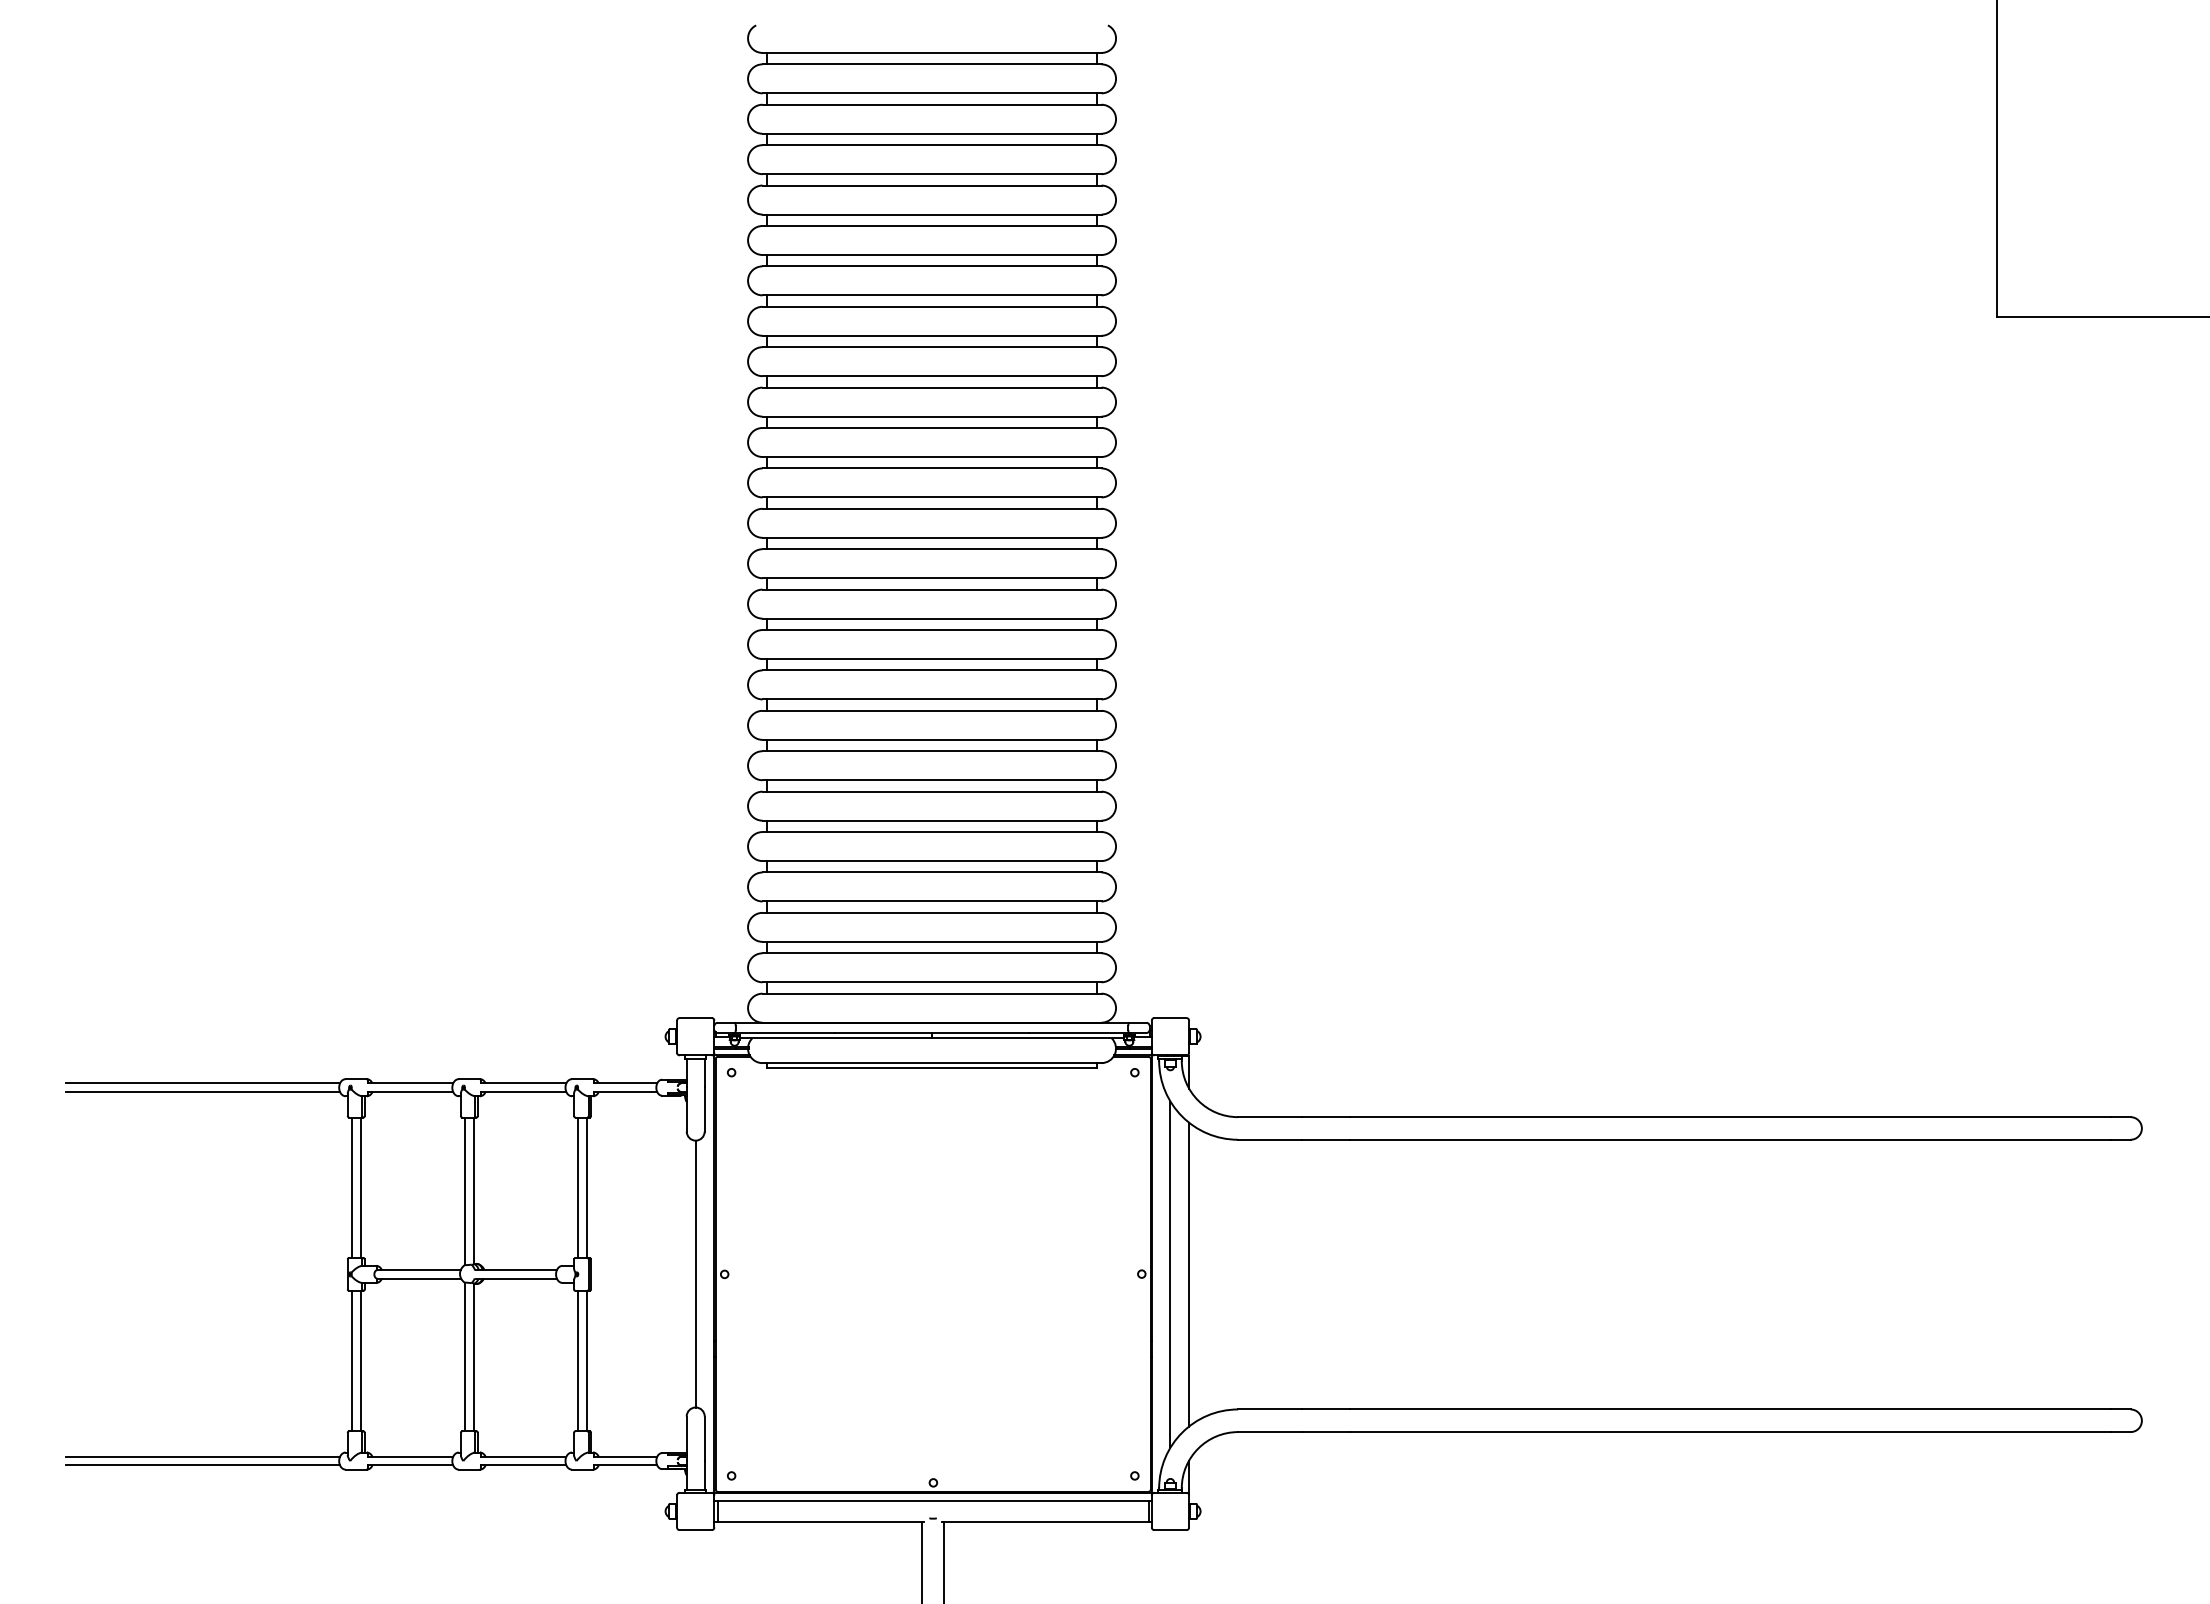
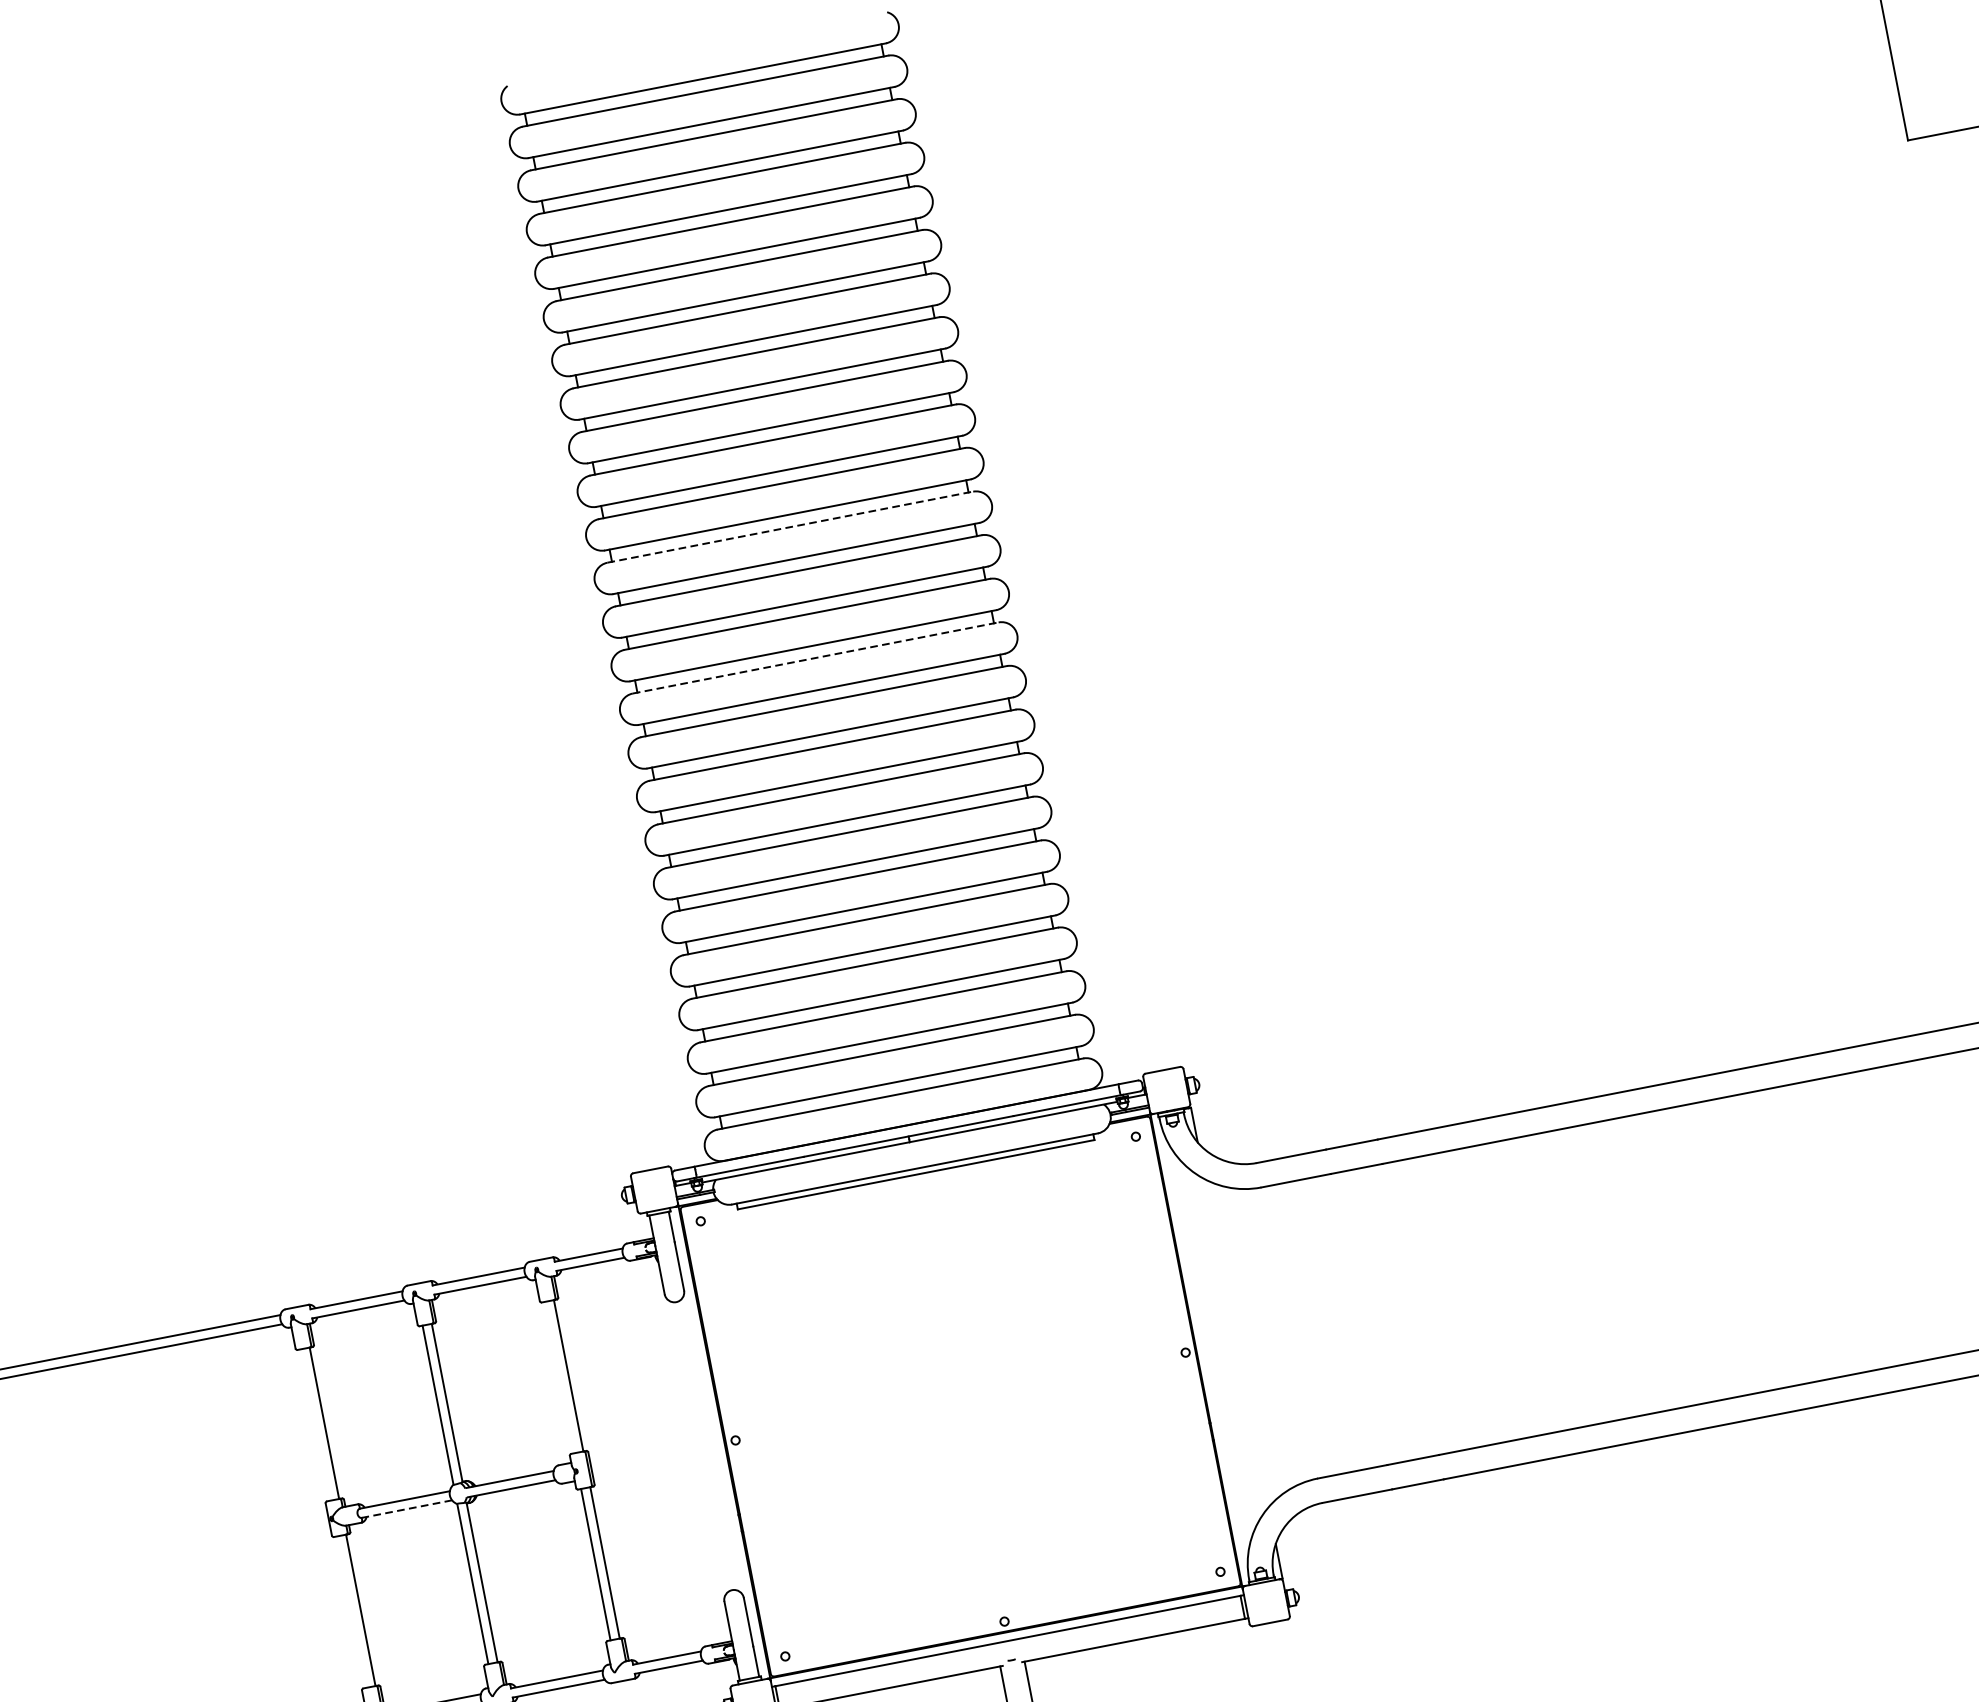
line: (932, 468) -> (790, 527), solid -> dashed
line: (932, 589) -> (816, 657), solid -> dashed
line: (351, 1187) -> (314, 1424), removed
line: (578, 1187) -> (559, 1377), removed
line: (695, 1273) -> (703, 1445), removed
line: (1170, 1274) -> (1216, 1347), removed
line: (1189, 1274) -> (1237, 1343), removed
line: (419, 1278) -> (407, 1508), solid -> dashed
line: (351, 1360) -> (350, 1611), removed

